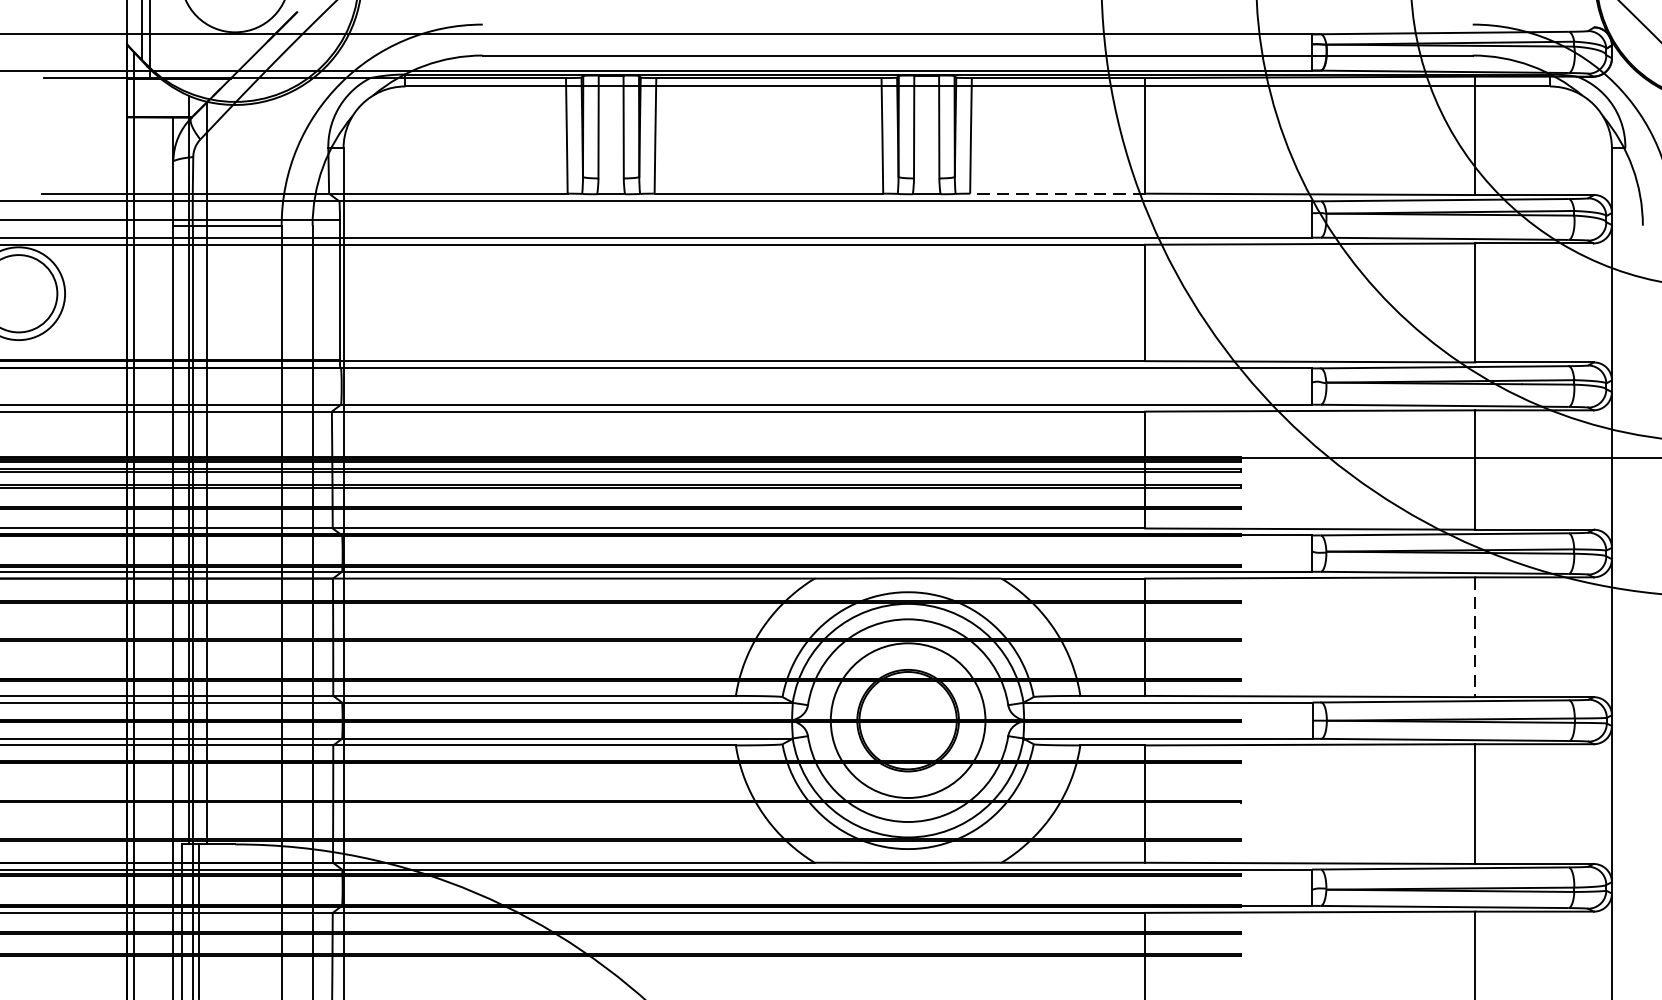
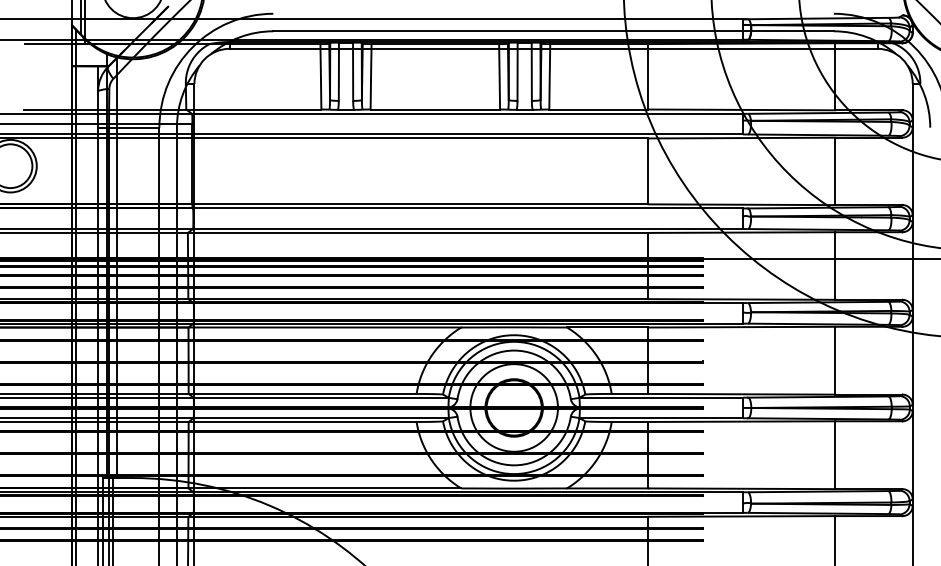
line: (1057, 193) -> (598, 109), dashed -> solid
line: (1475, 636) -> (835, 360), dashed -> solid

